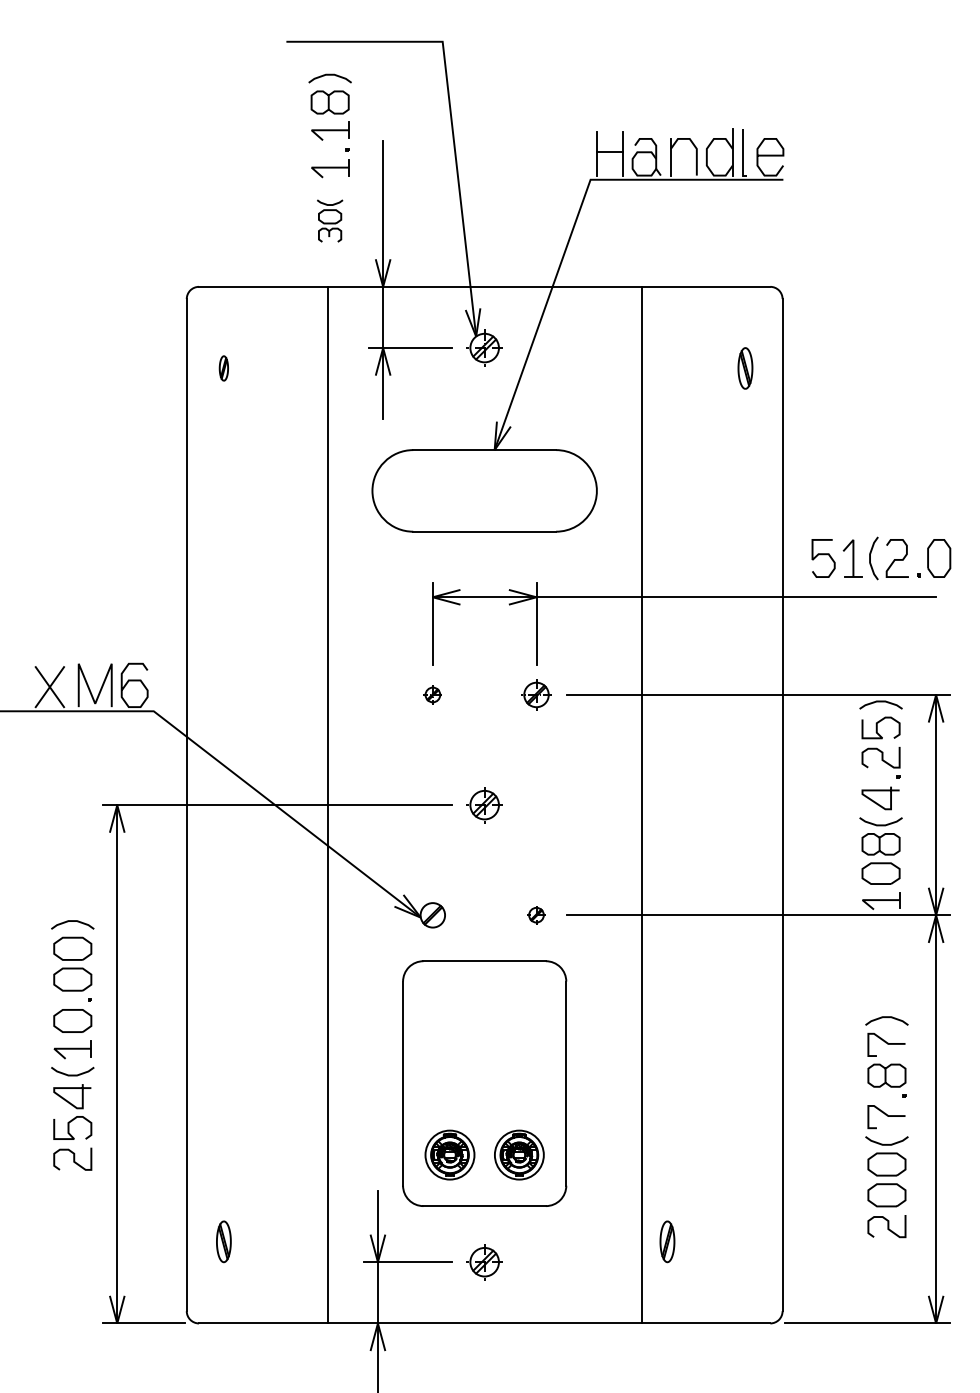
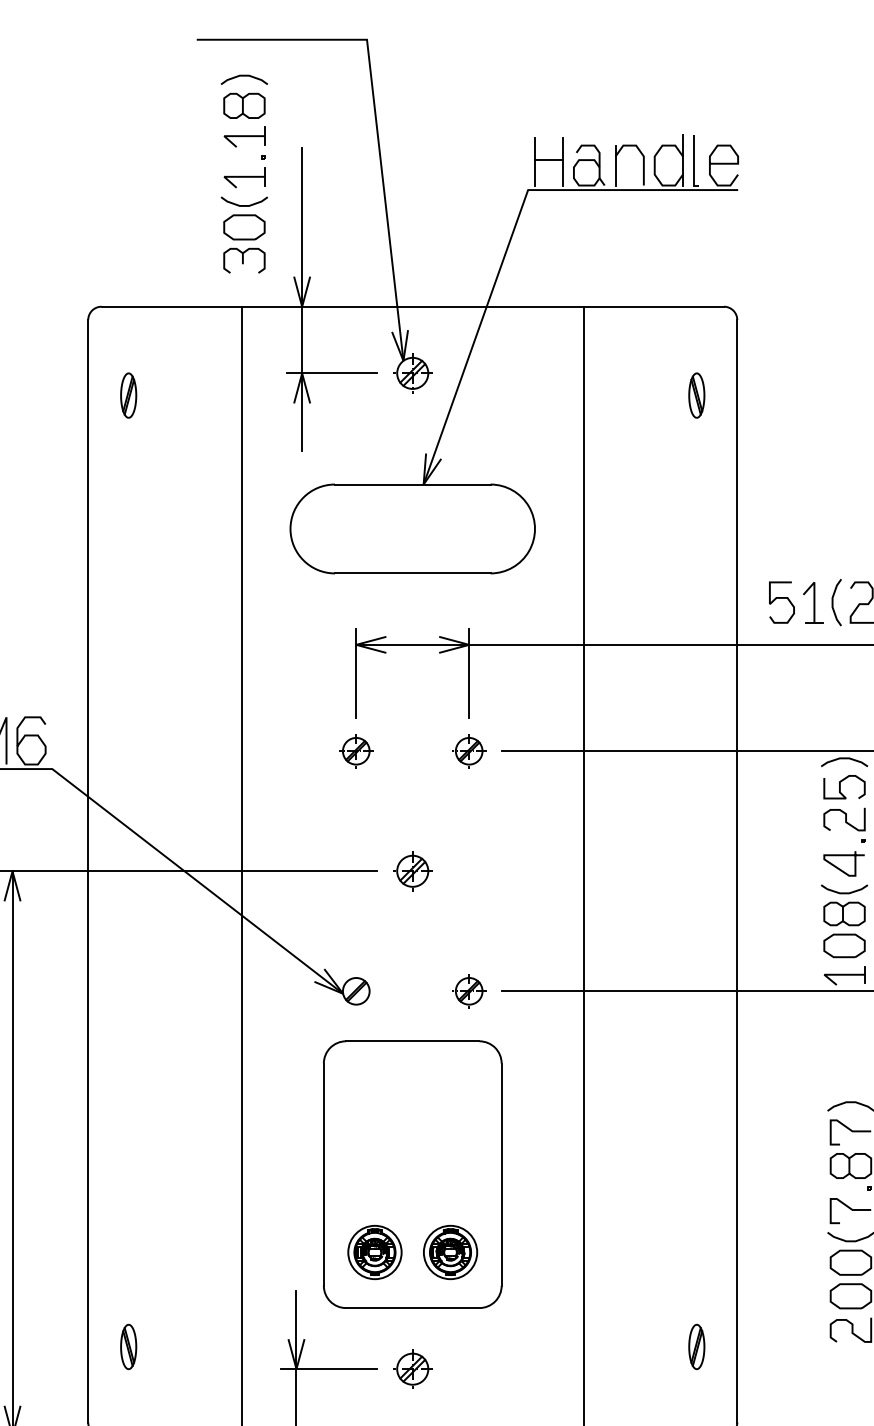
part: (329, 220) -> (243, 234), size x1.67
part: (223, 368) -> (128, 395), size x1.67
part: (432, 694) -> (355, 750), size x1.67
part: (536, 914) -> (469, 990), size x1.67
part: (667, 1241) -> (696, 1346), moved

